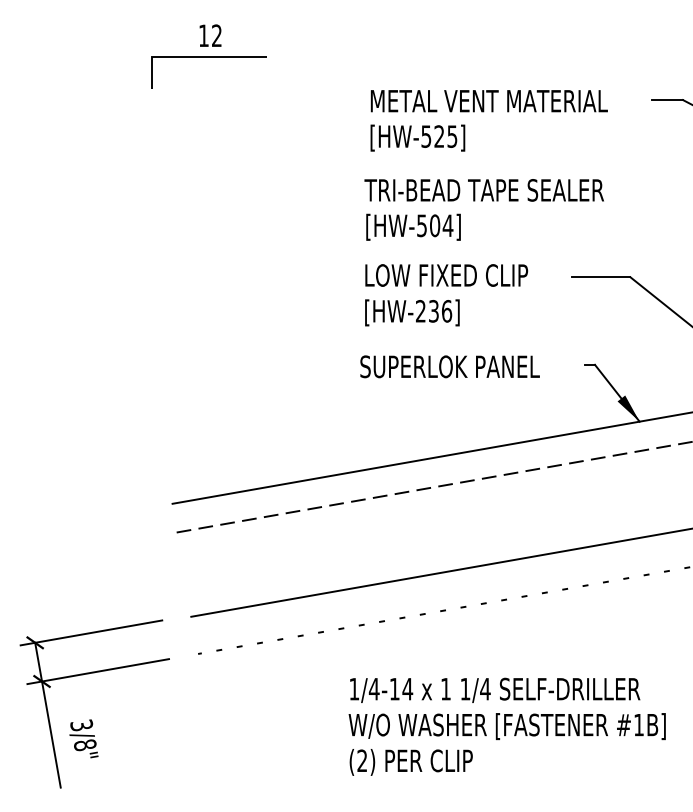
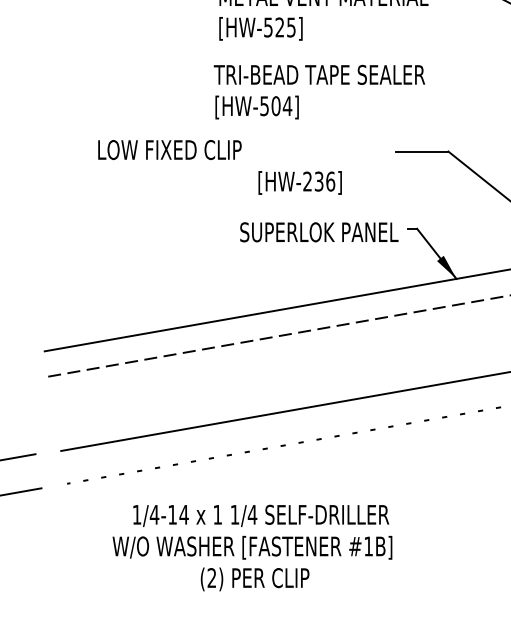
text: (446, 275) -> (169, 150), moved
text: (412, 312) -> (300, 182), moved
text: (449, 366) -> (318, 232), moved
text: (495, 689) -> (261, 515), moved
text: (506, 726) -> (251, 547), moved

